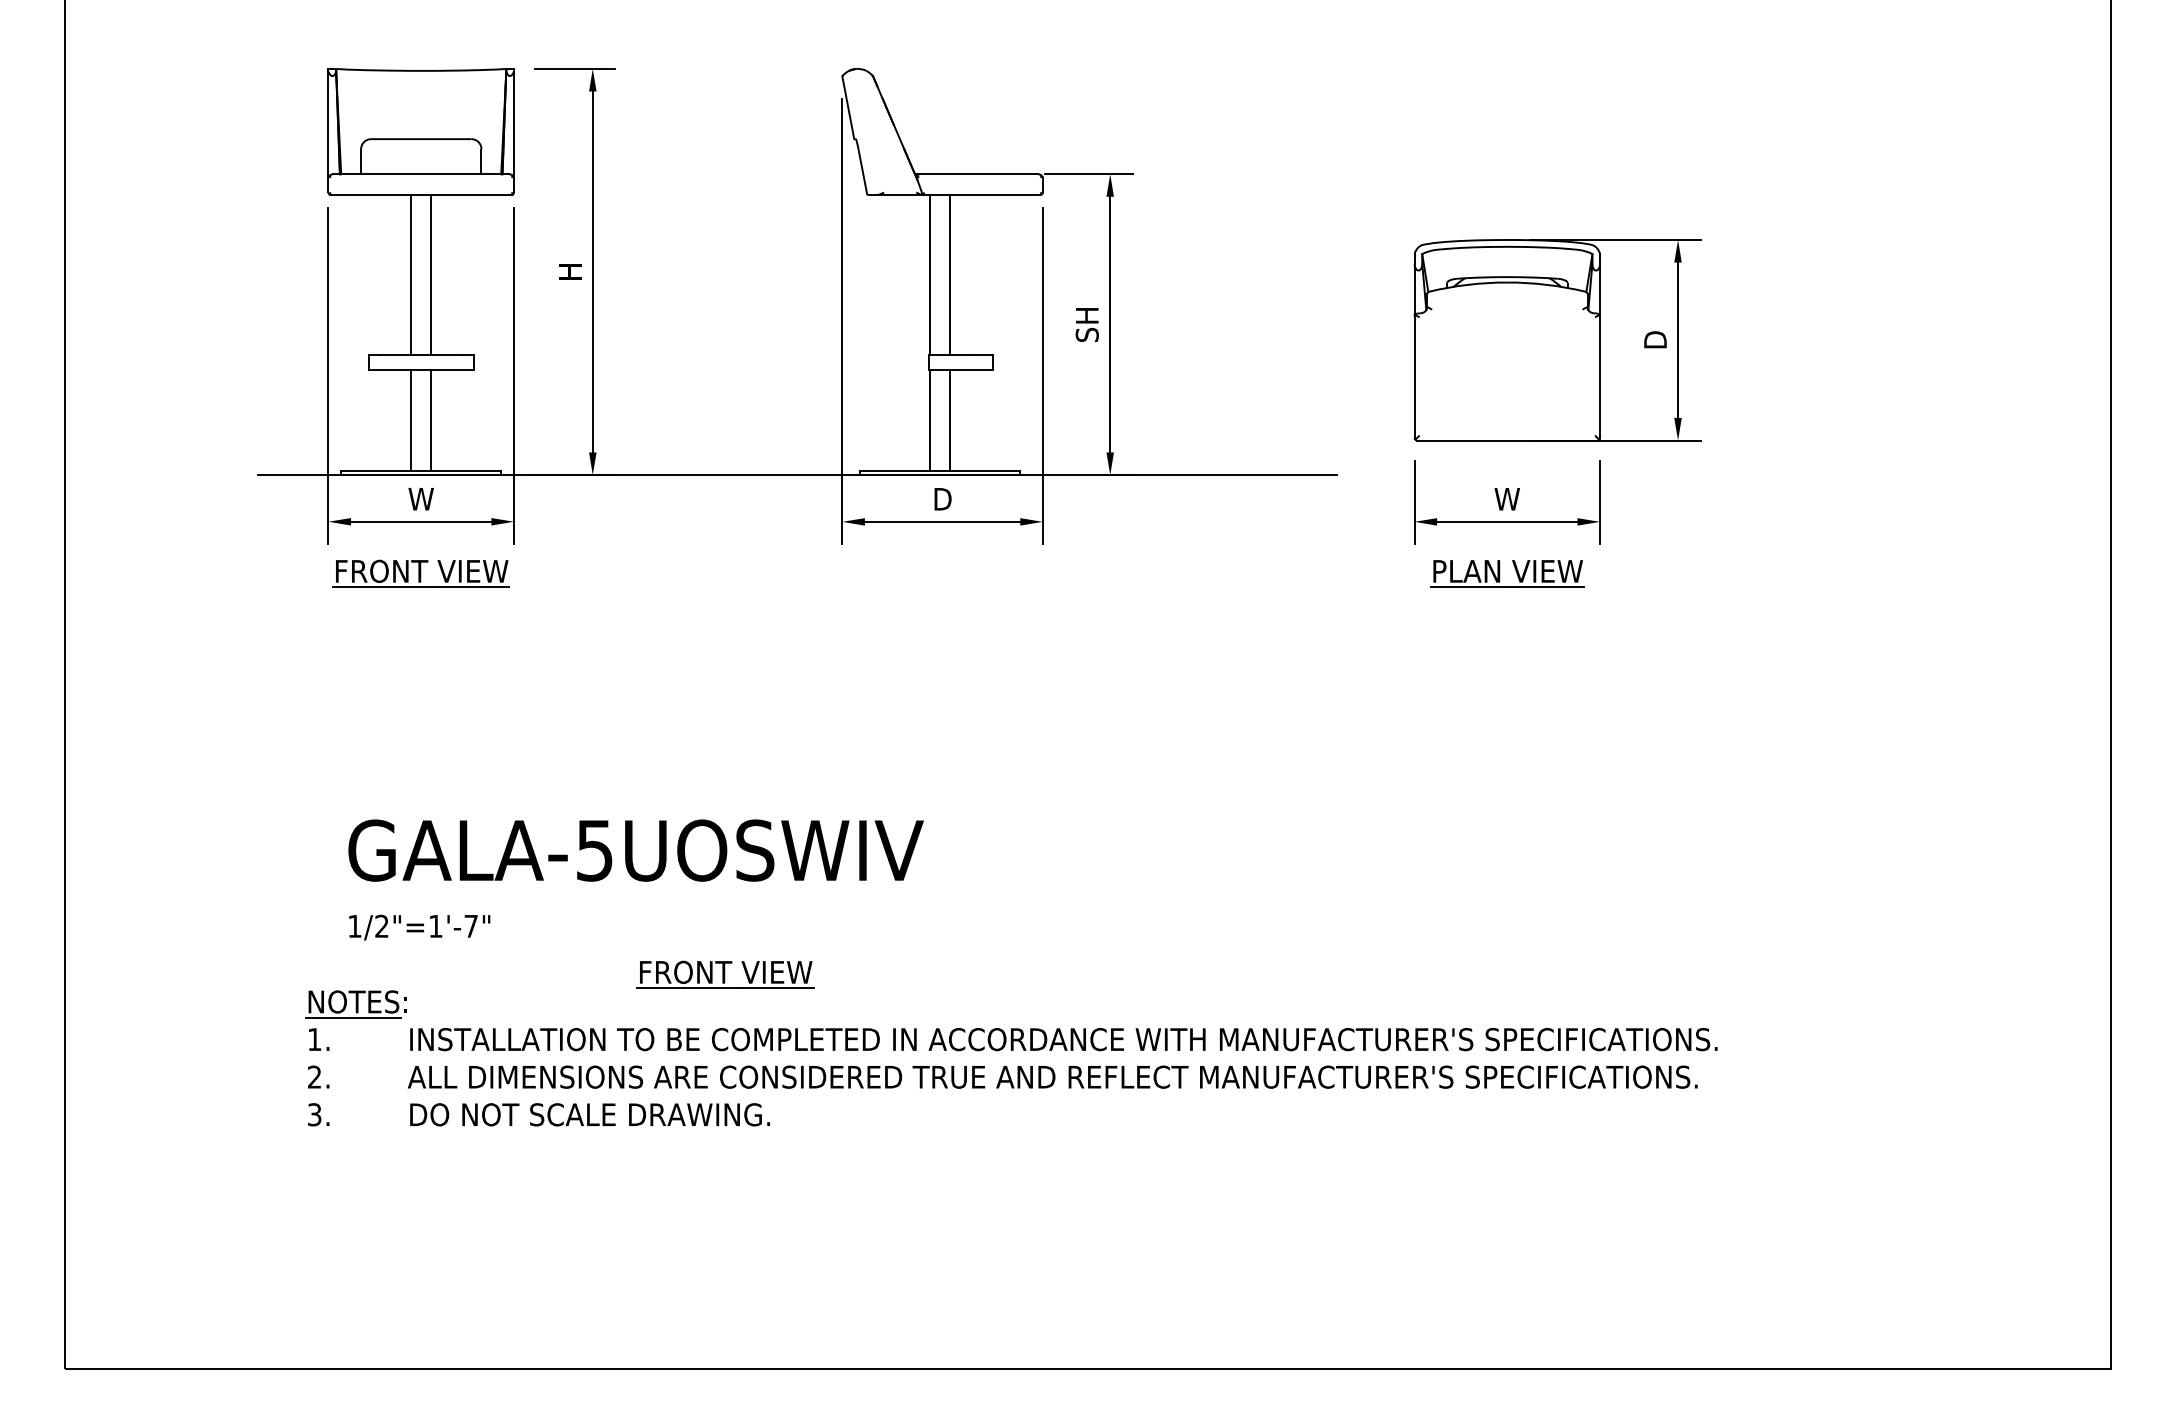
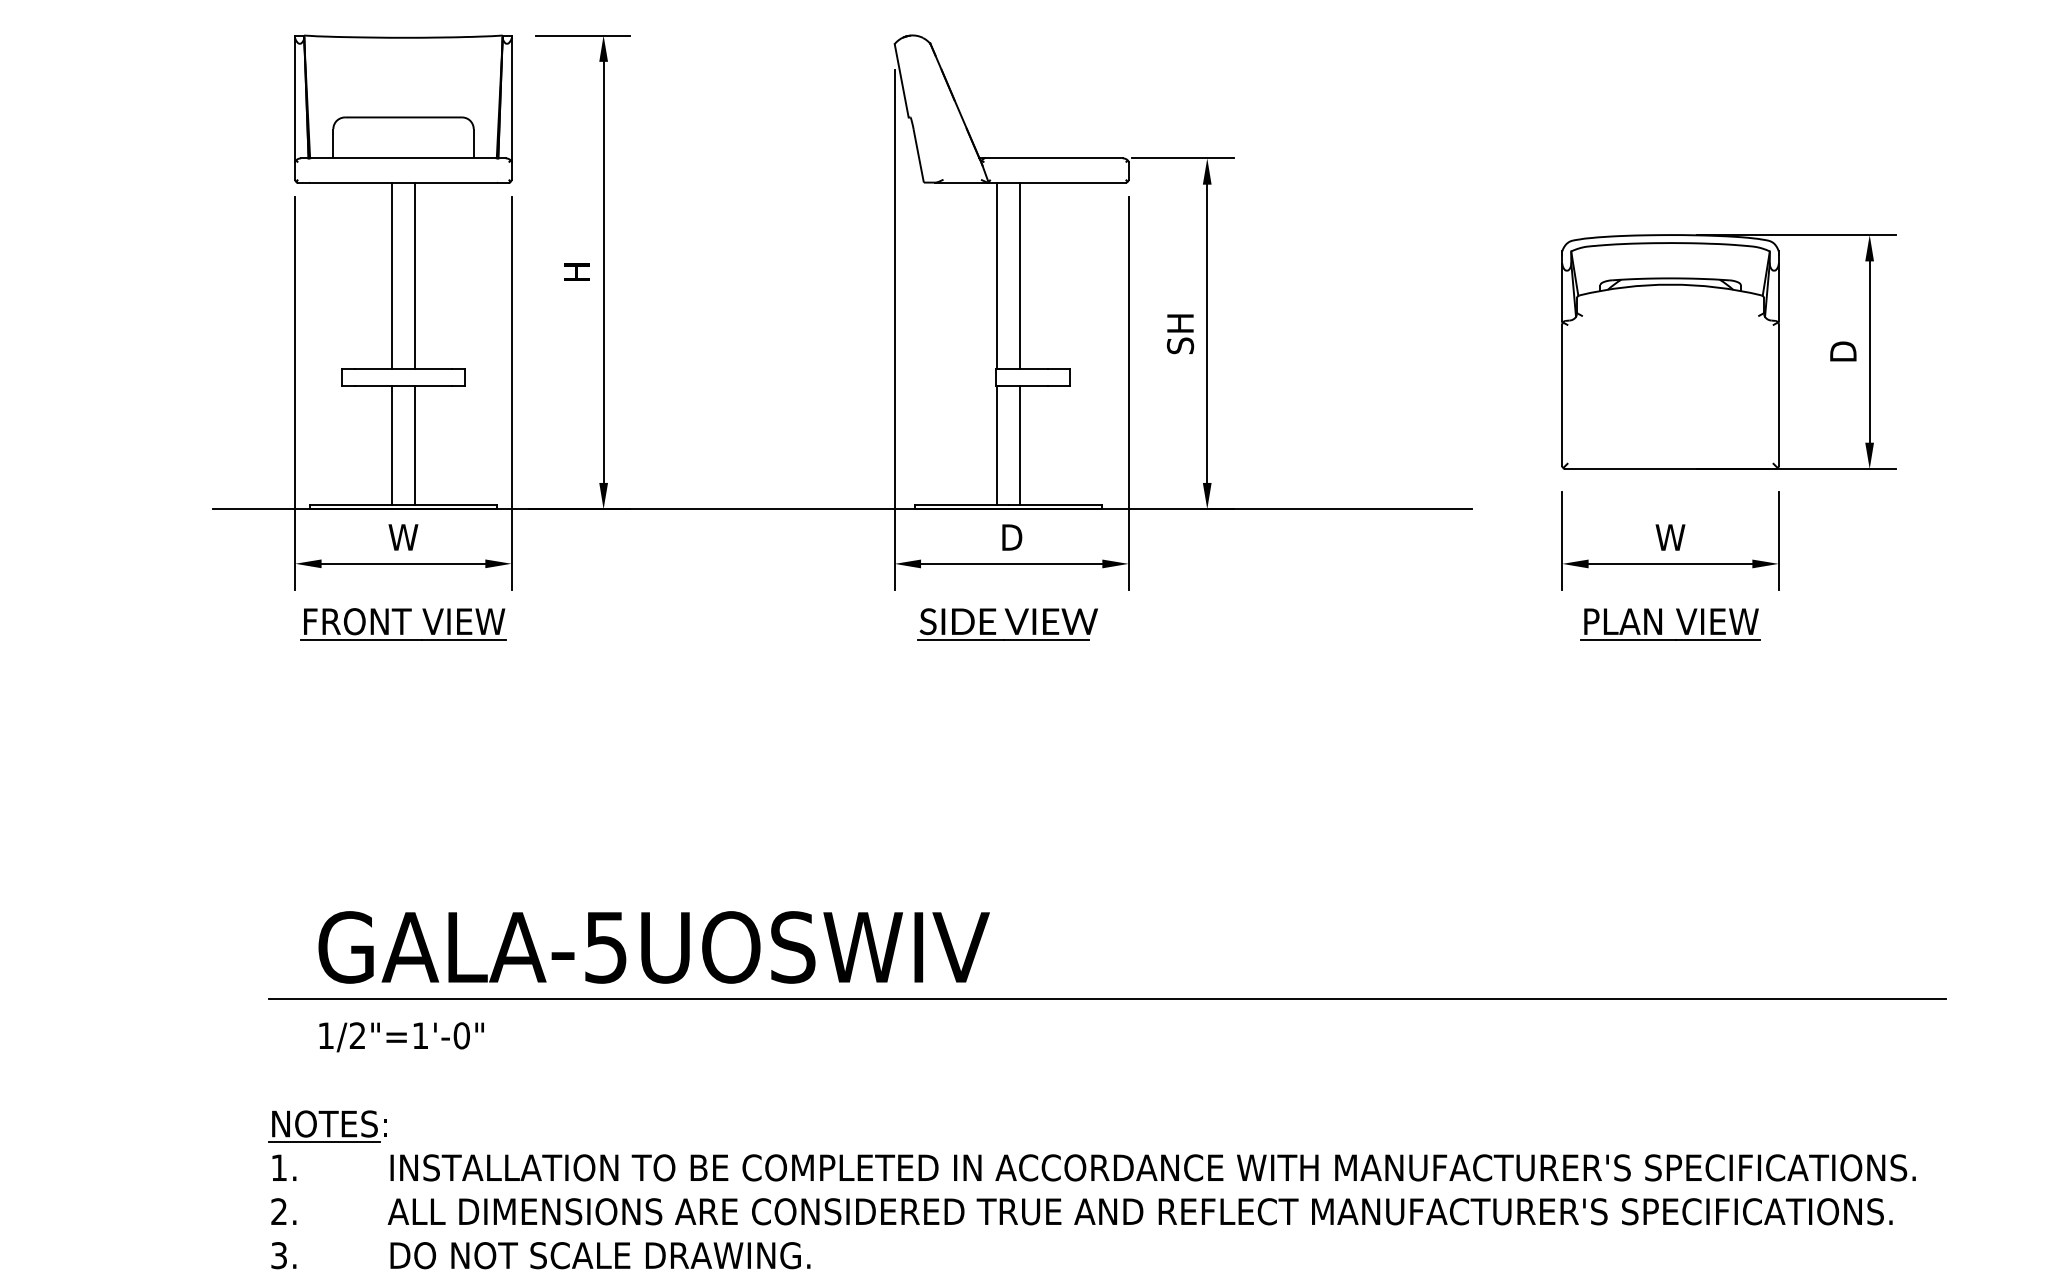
part: (939, 573) -> (1008, 624), added
line: (1024, 894) -> (1107, 998), added
text: (471, 925) -> (462, 1034), 1/2"=1'-7" -> 1/2"=1'-0"
part: (724, 974) -> (757, 1091), removed

